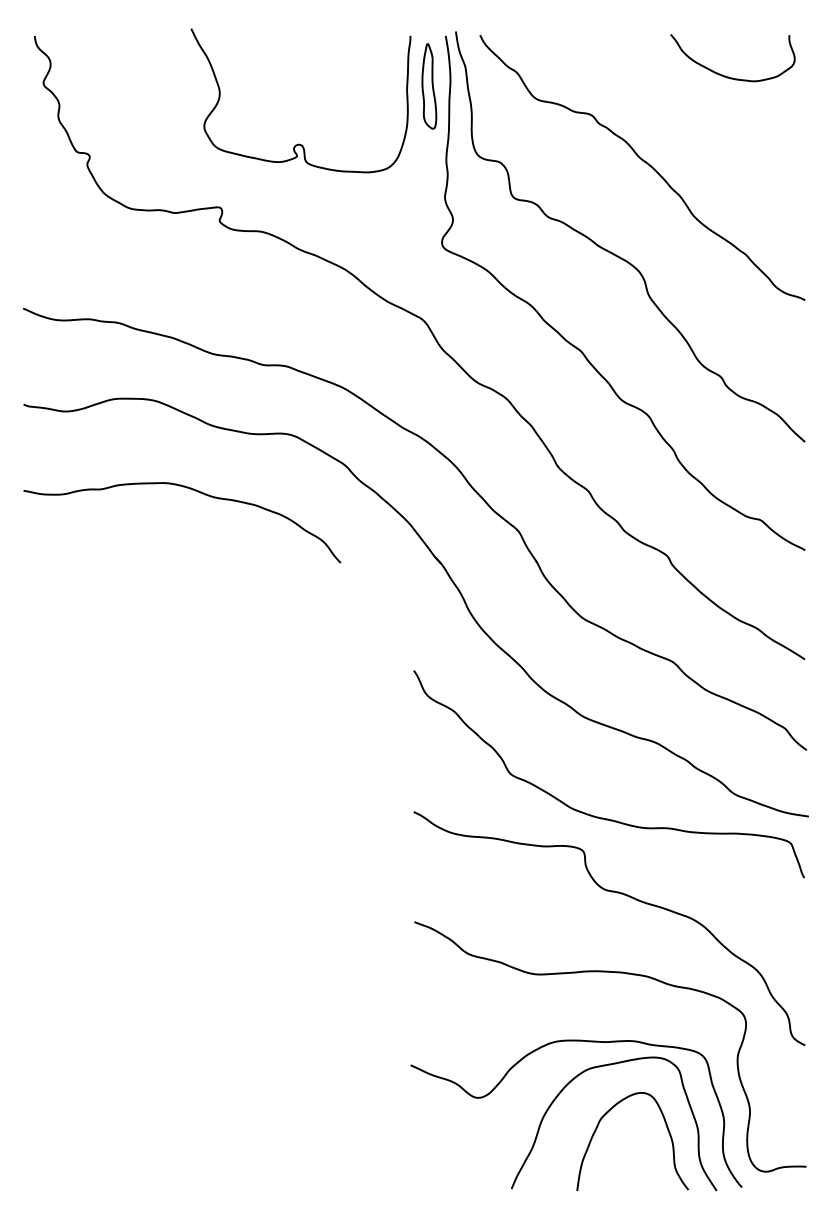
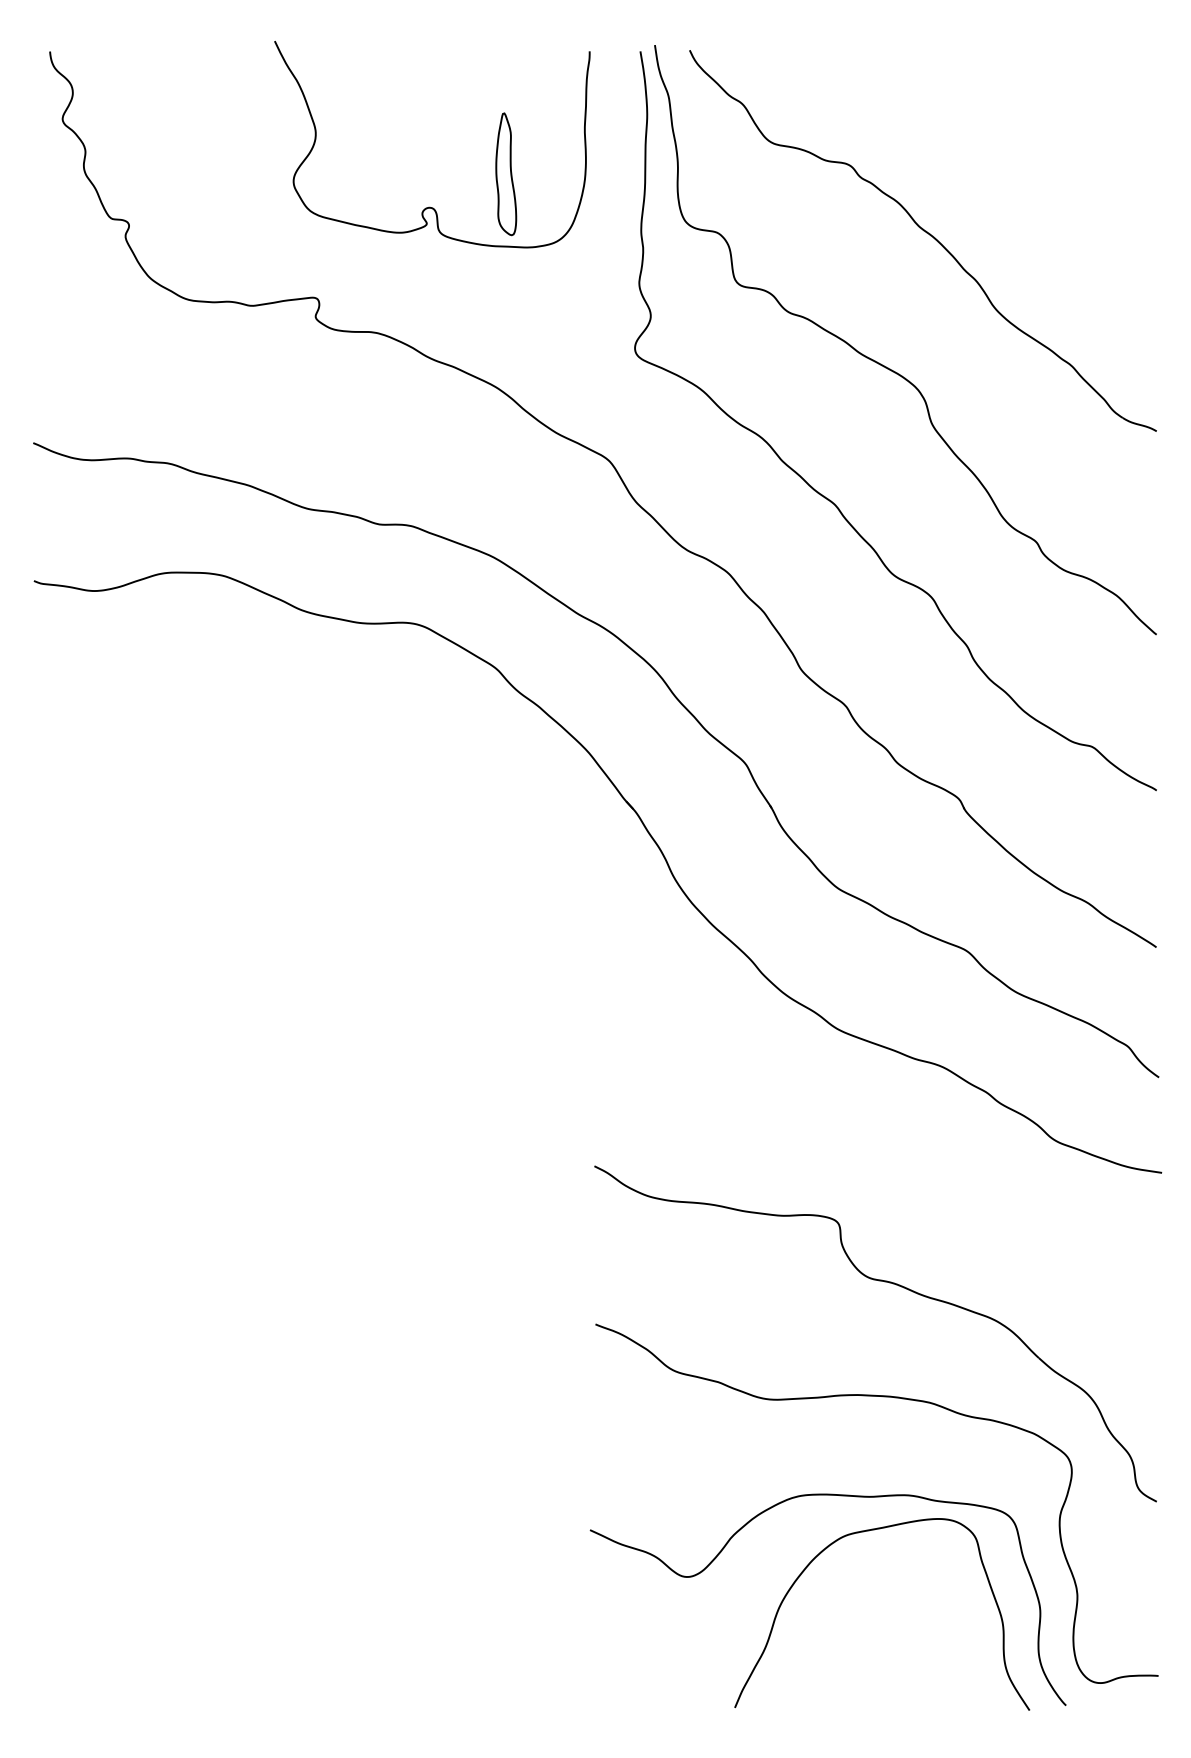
curve: (725, 75) -> (1042, 108), removed
part: (429, 86) -> (506, 174), moved
curve: (192, 490) -> (276, 704), removed
part: (598, 816) -> (859, 1172), removed
curve: (666, 1128) -> (957, 1620), removed

